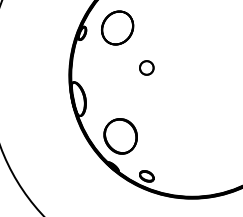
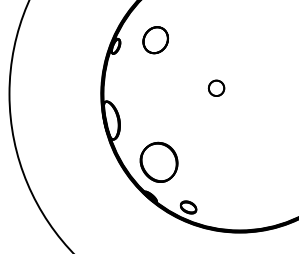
part: (117, 27) -> (155, 39), size x0.7
part: (146, 67) -> (216, 87), moved

